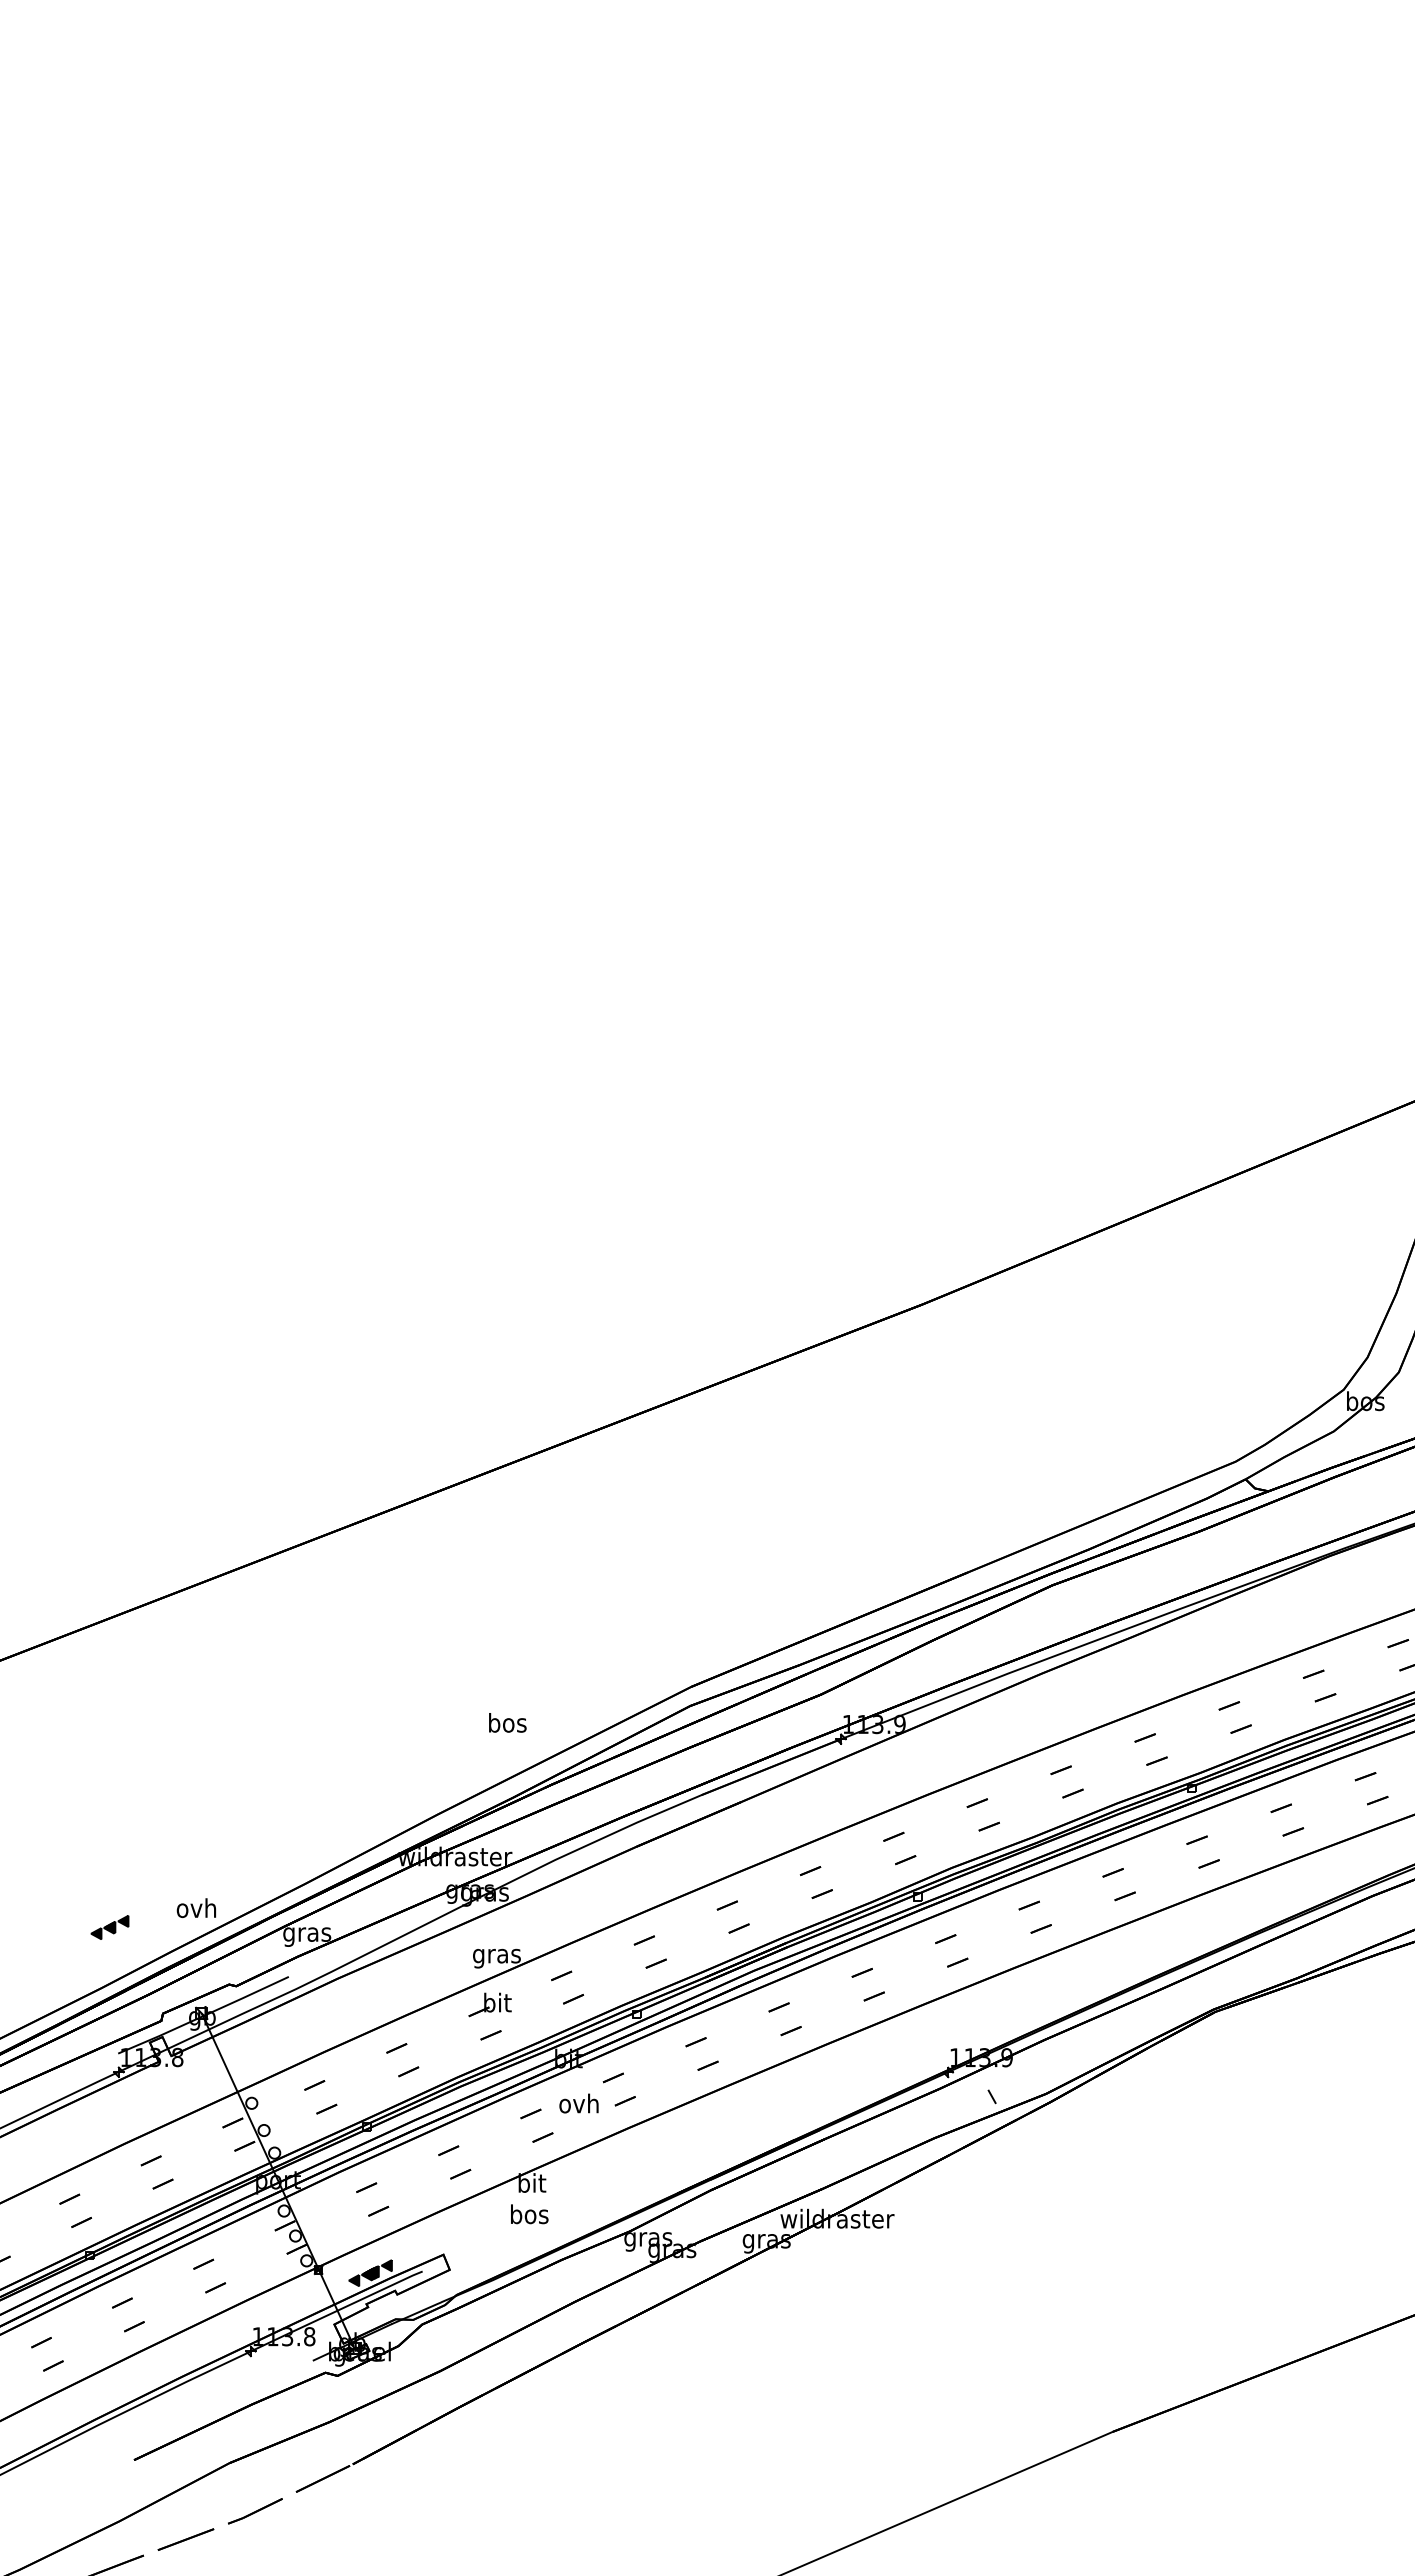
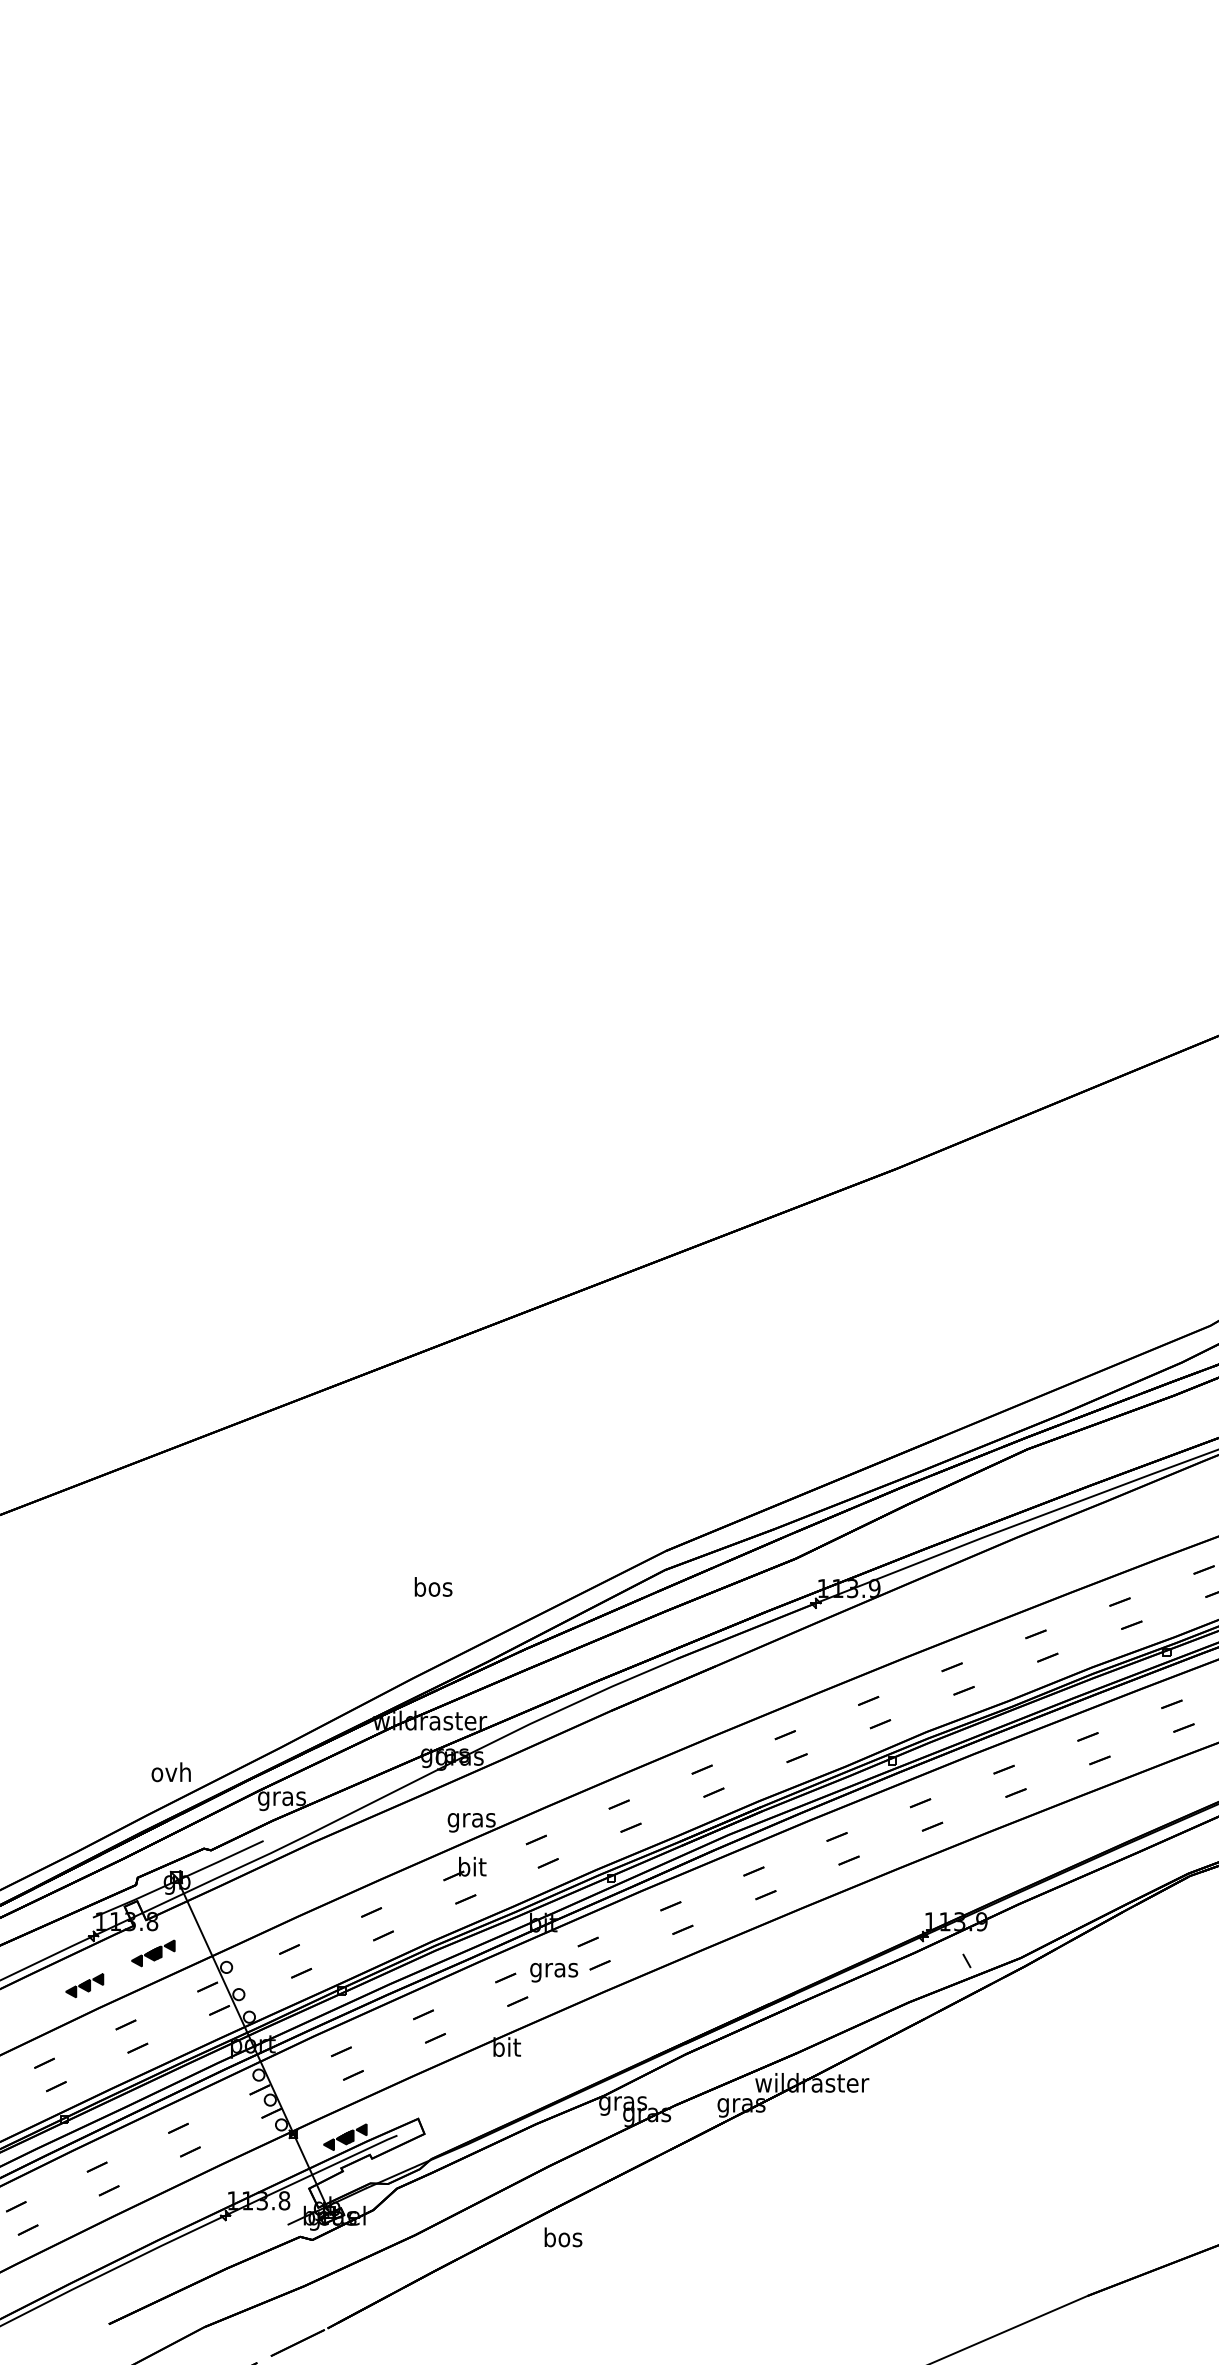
text: (507, 1722) -> (433, 1586), moved
part: (109, 1927) -> (84, 1985), moved
part: (178, 2088) -> (153, 1952), added
text: (579, 2105) -> (554, 1969), ovh -> gras
text: (529, 2214) -> (563, 2237), moved

